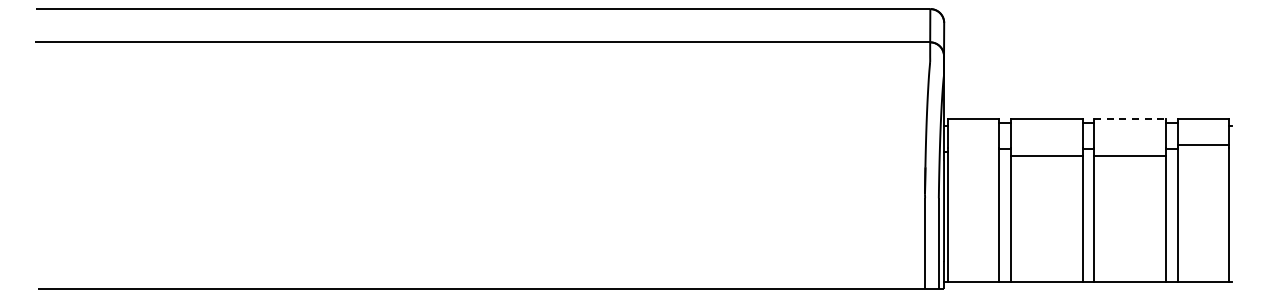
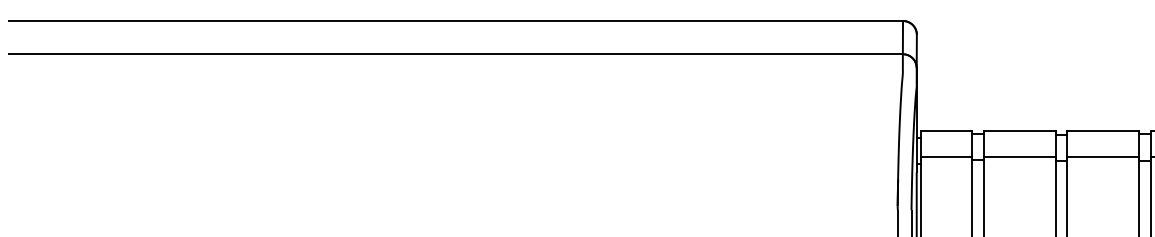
line: (1130, 119) -> (1103, 131), dashed -> solid
line: (973, 145) -> (946, 157), added
line: (1046, 156) -> (1019, 157), moved
line: (1130, 156) -> (1103, 157), moved

